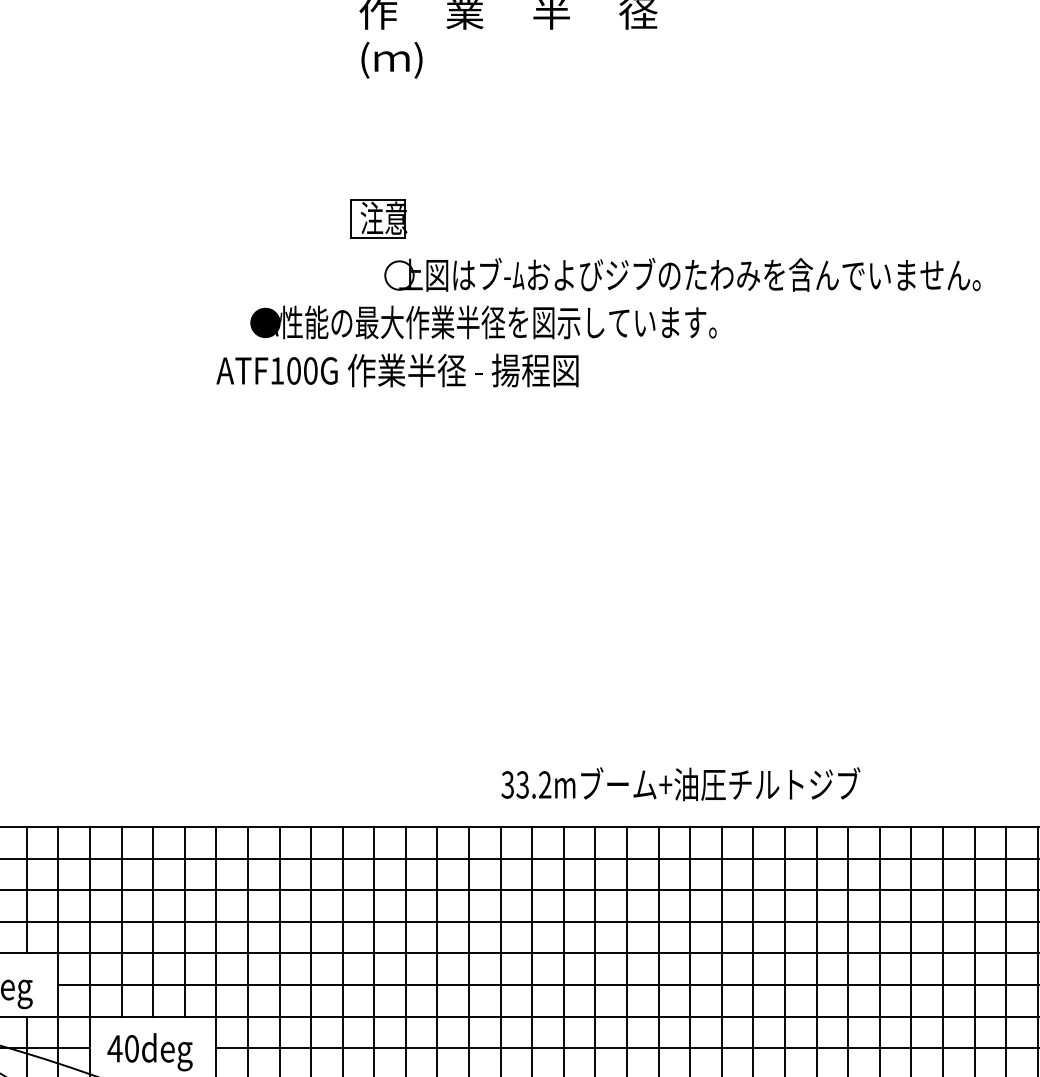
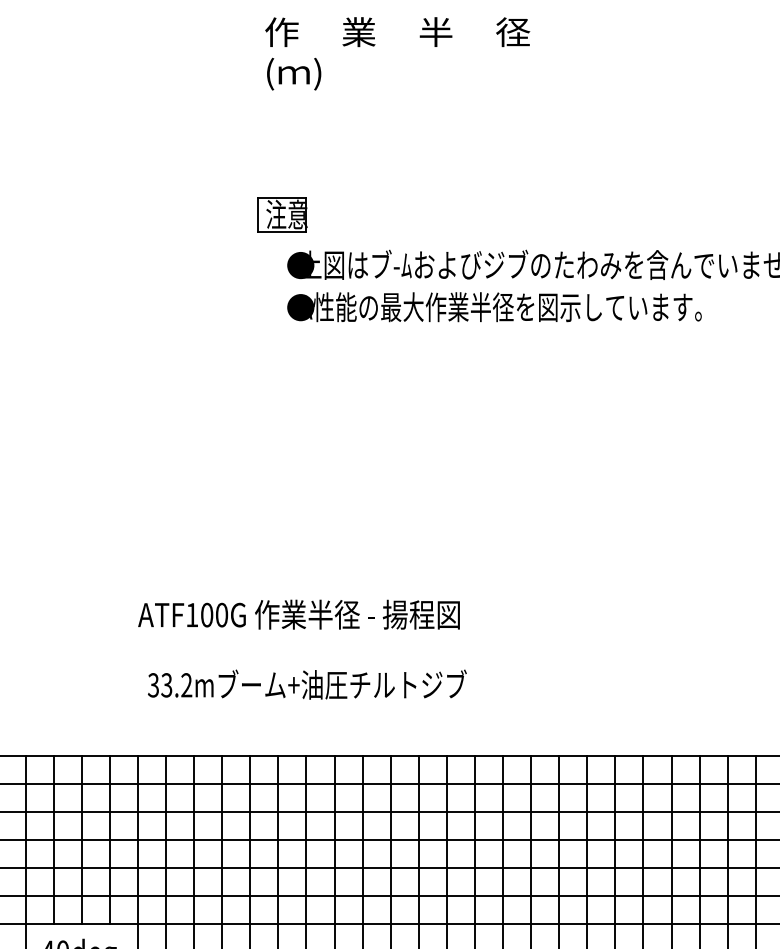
fill: (399, 275) -> (300, 265), added
part: (483, 322) -> (494, 307), moved
text: (397, 370) -> (299, 614), moved
text: (680, 784) -> (307, 684), moved

